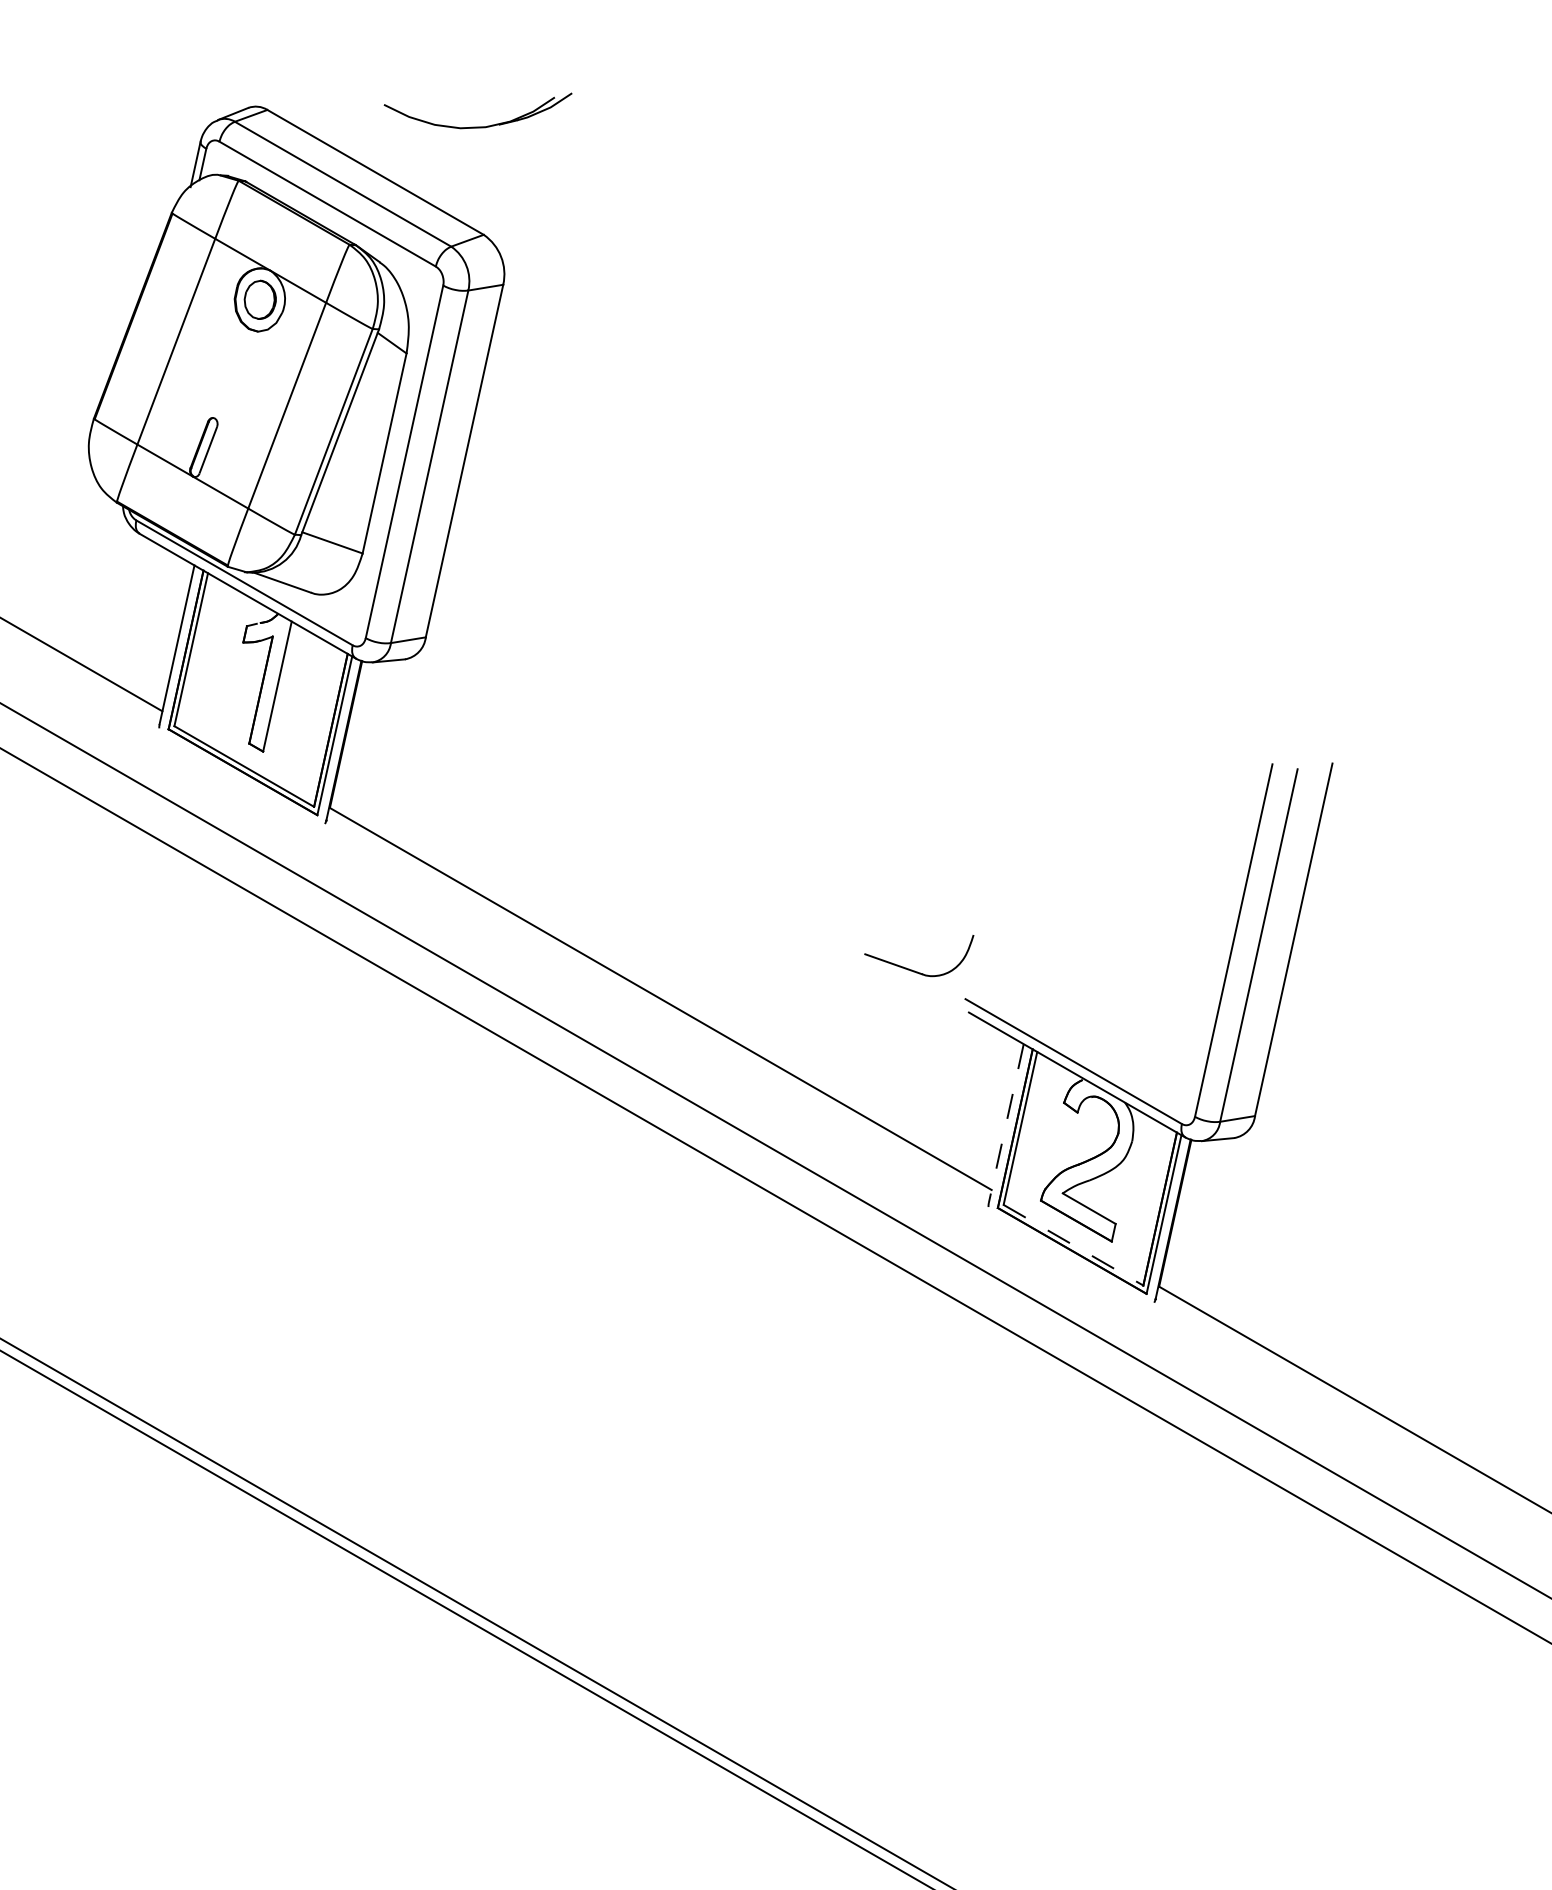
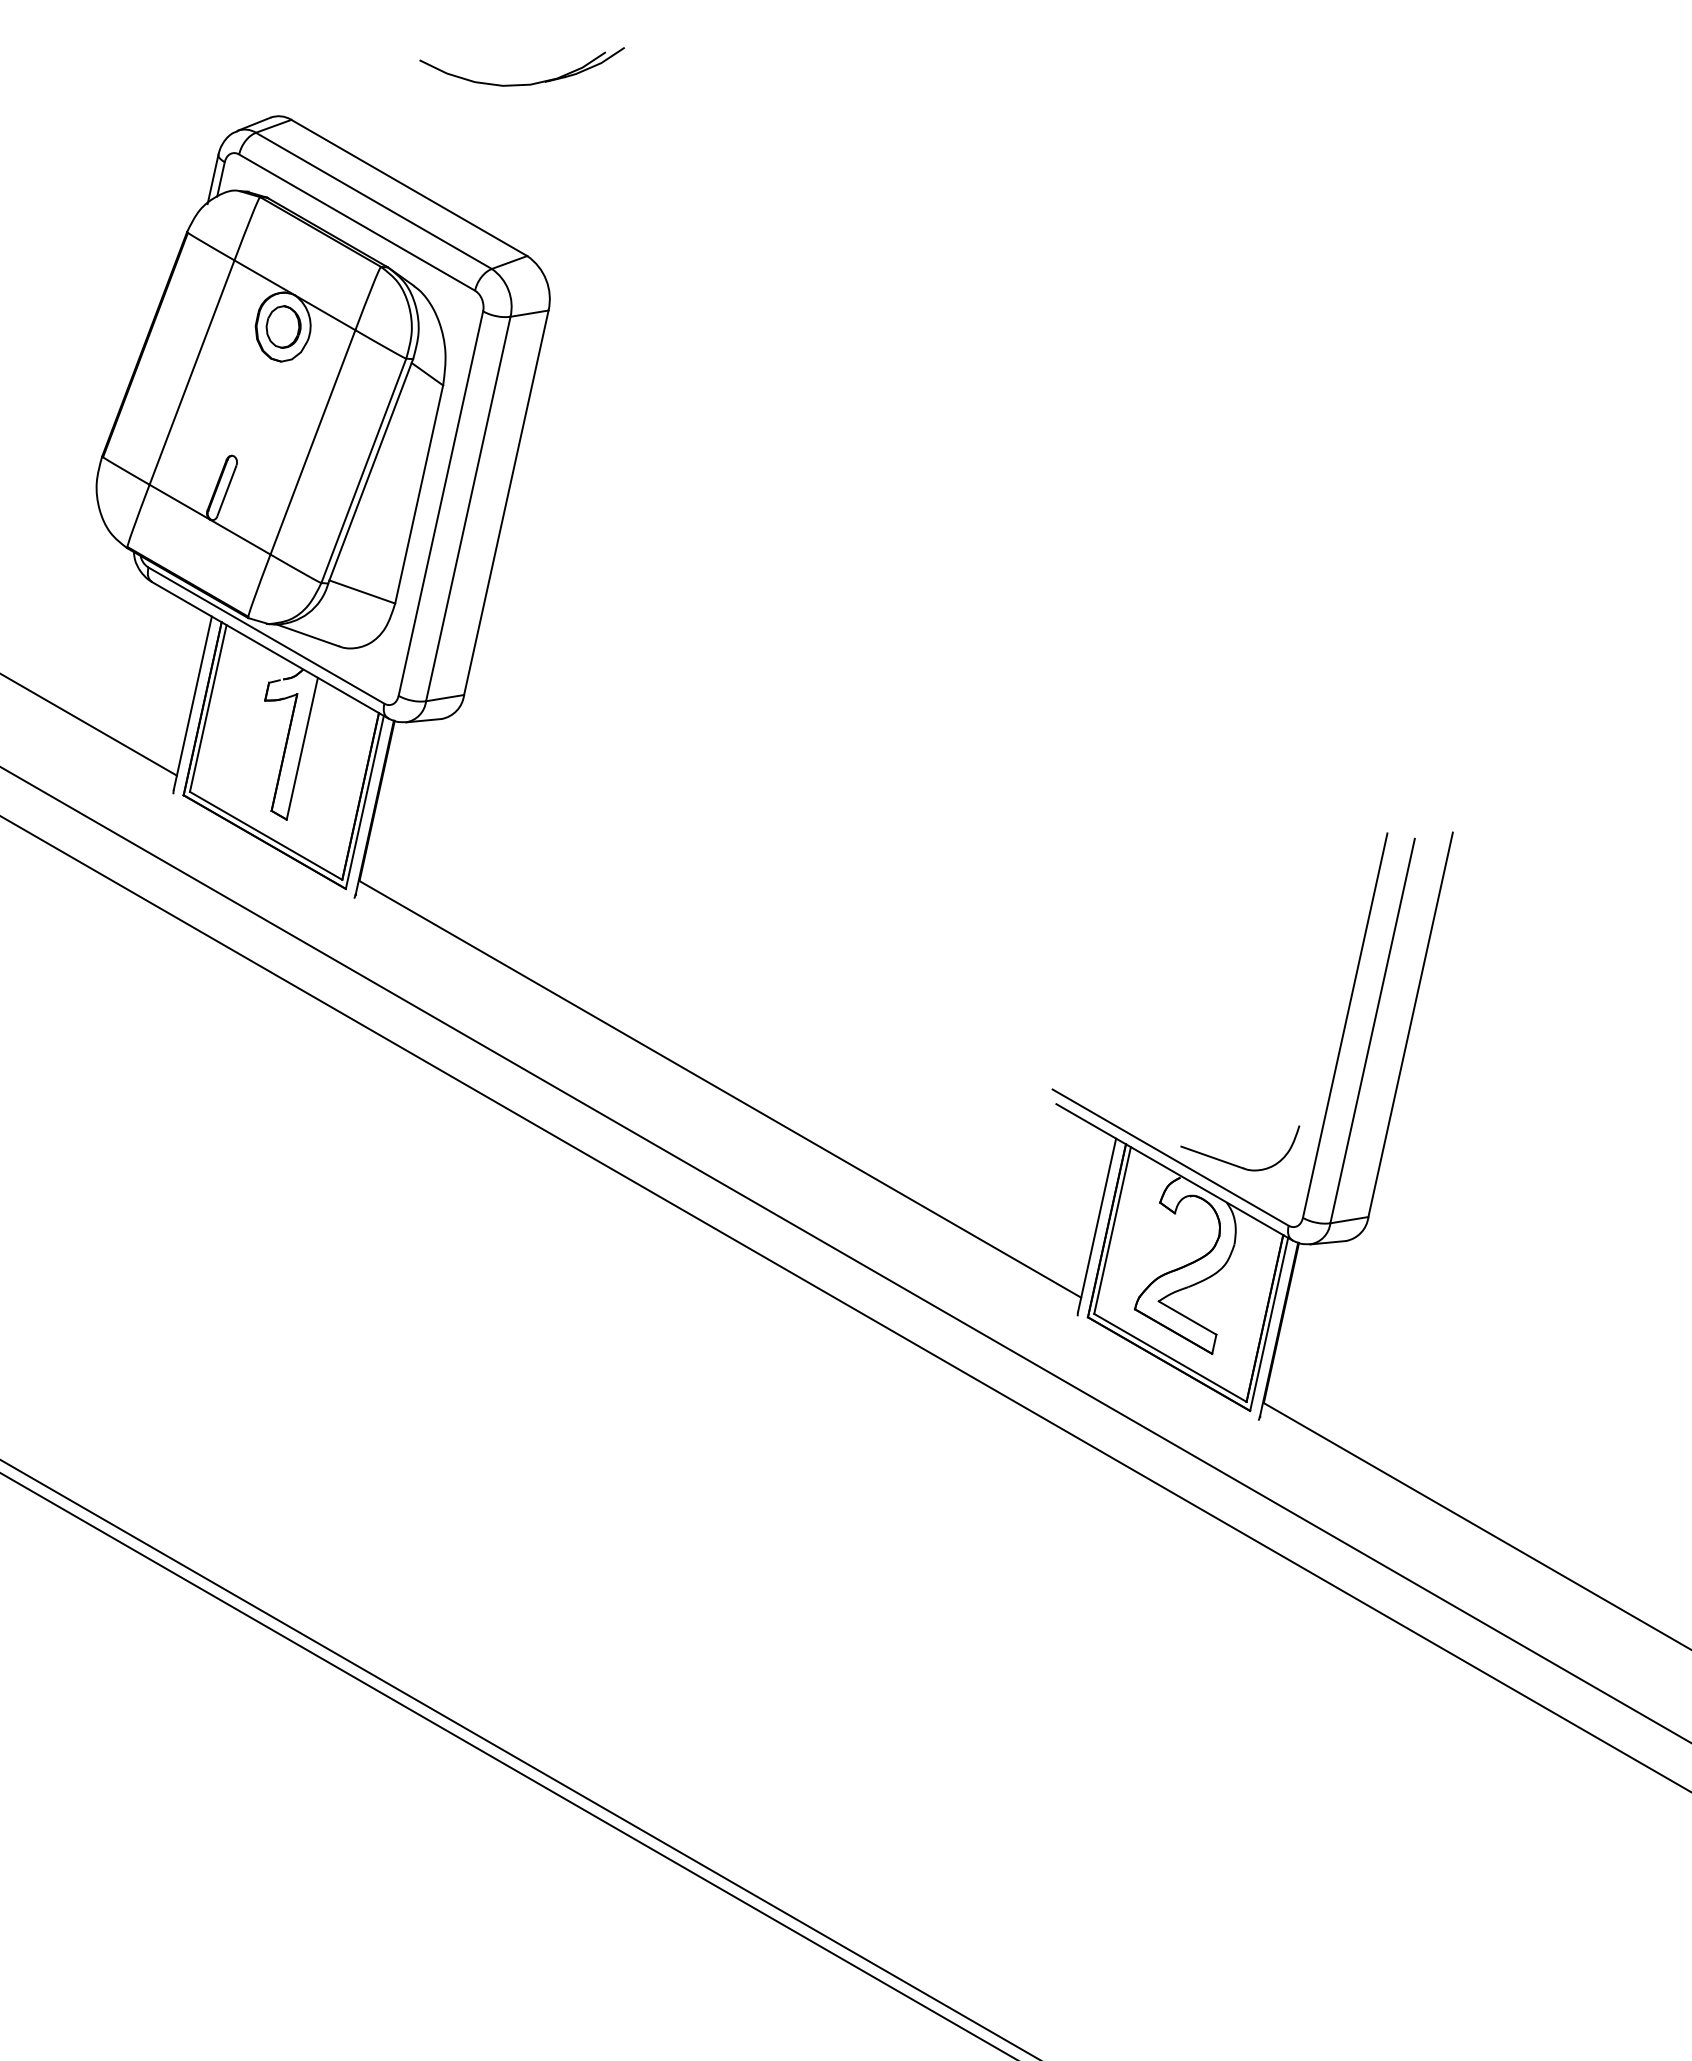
part: (477, 127) -> (521, 84), moved
part: (914, 970) -> (1235, 1164), moved
line: (1006, 1123) -> (1097, 1225), dashed -> solid
line: (1073, 1244) -> (1170, 1357), dashed -> solid

